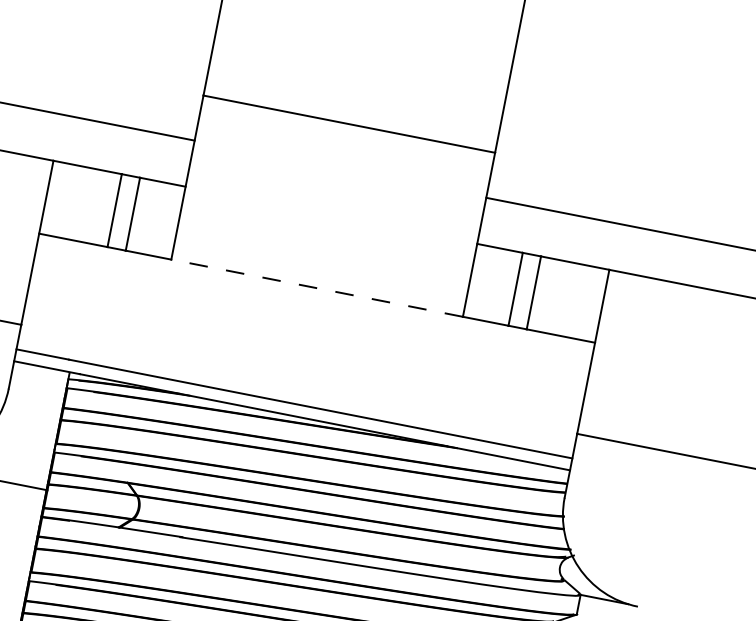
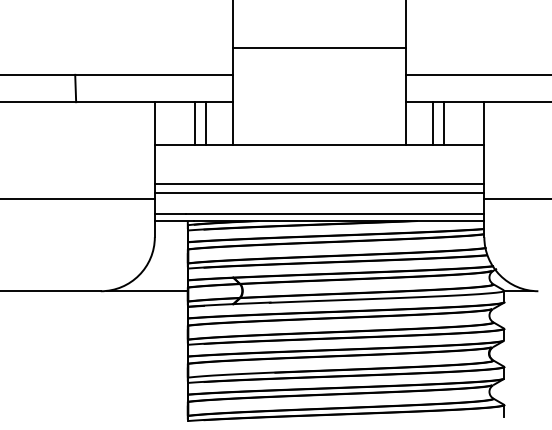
line: (316, 288) -> (319, 145), dashed -> solid
line: (304, 354) -> (319, 184), added
line: (301, 367) -> (319, 192), added

